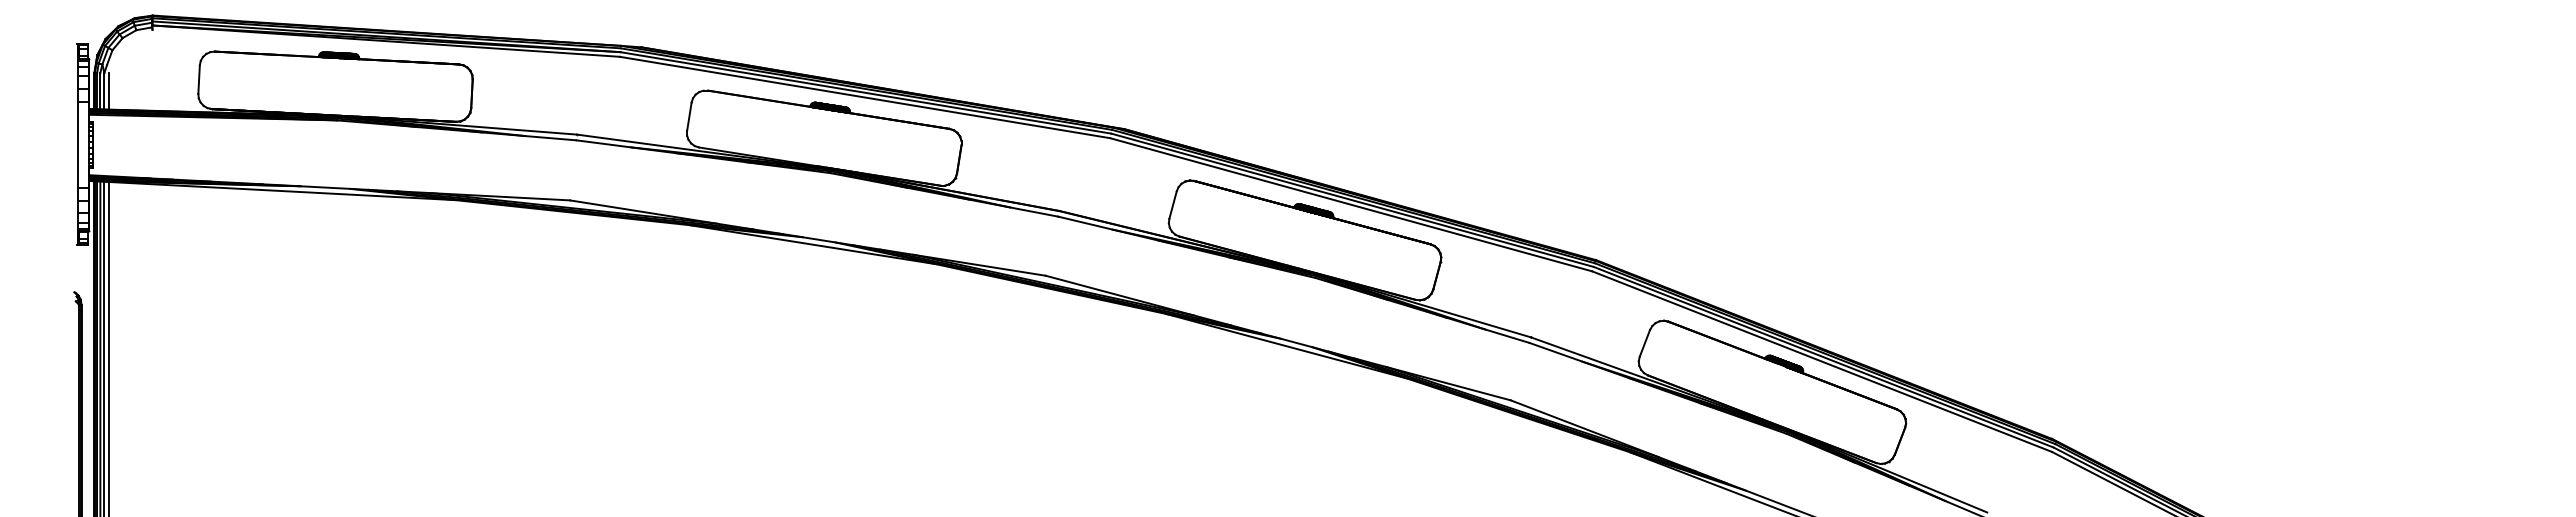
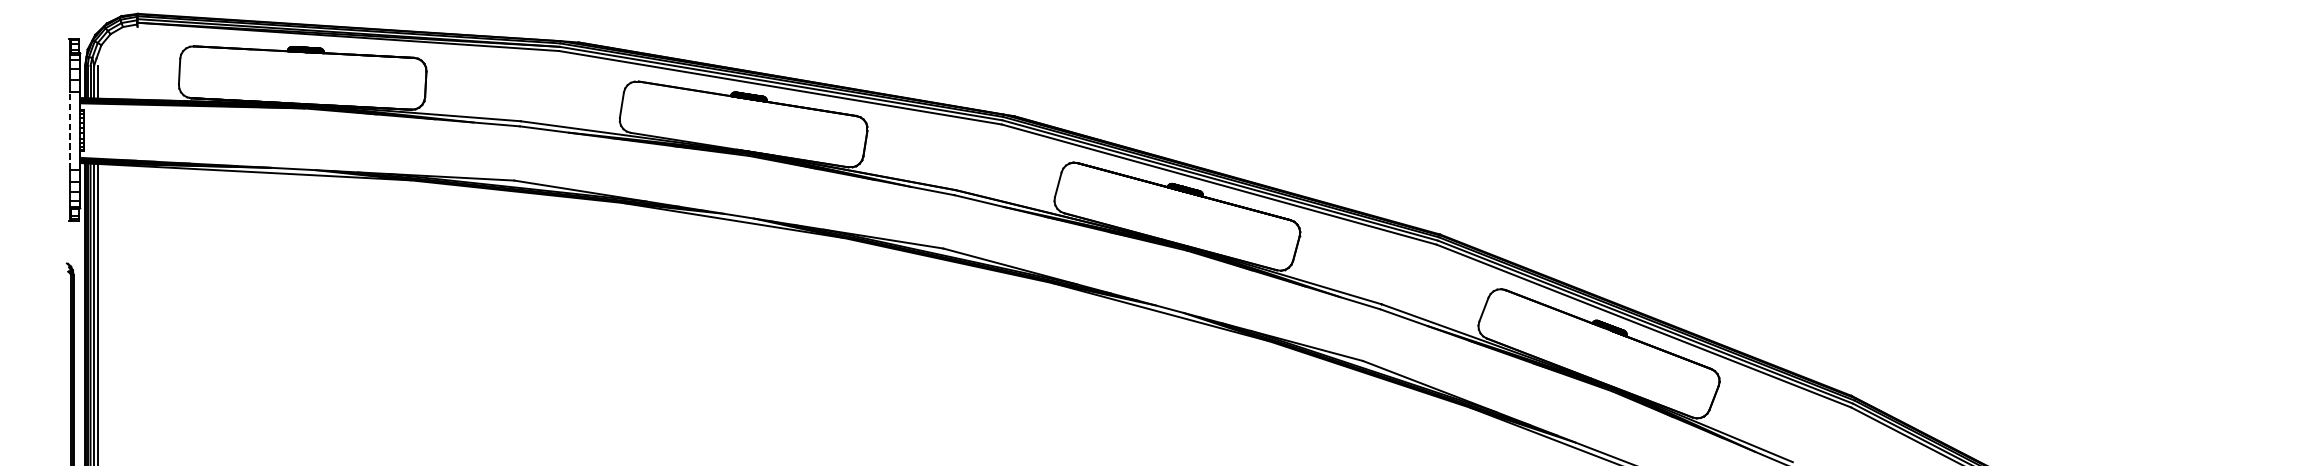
line: (77, 144) -> (69, 130), solid -> dashed

